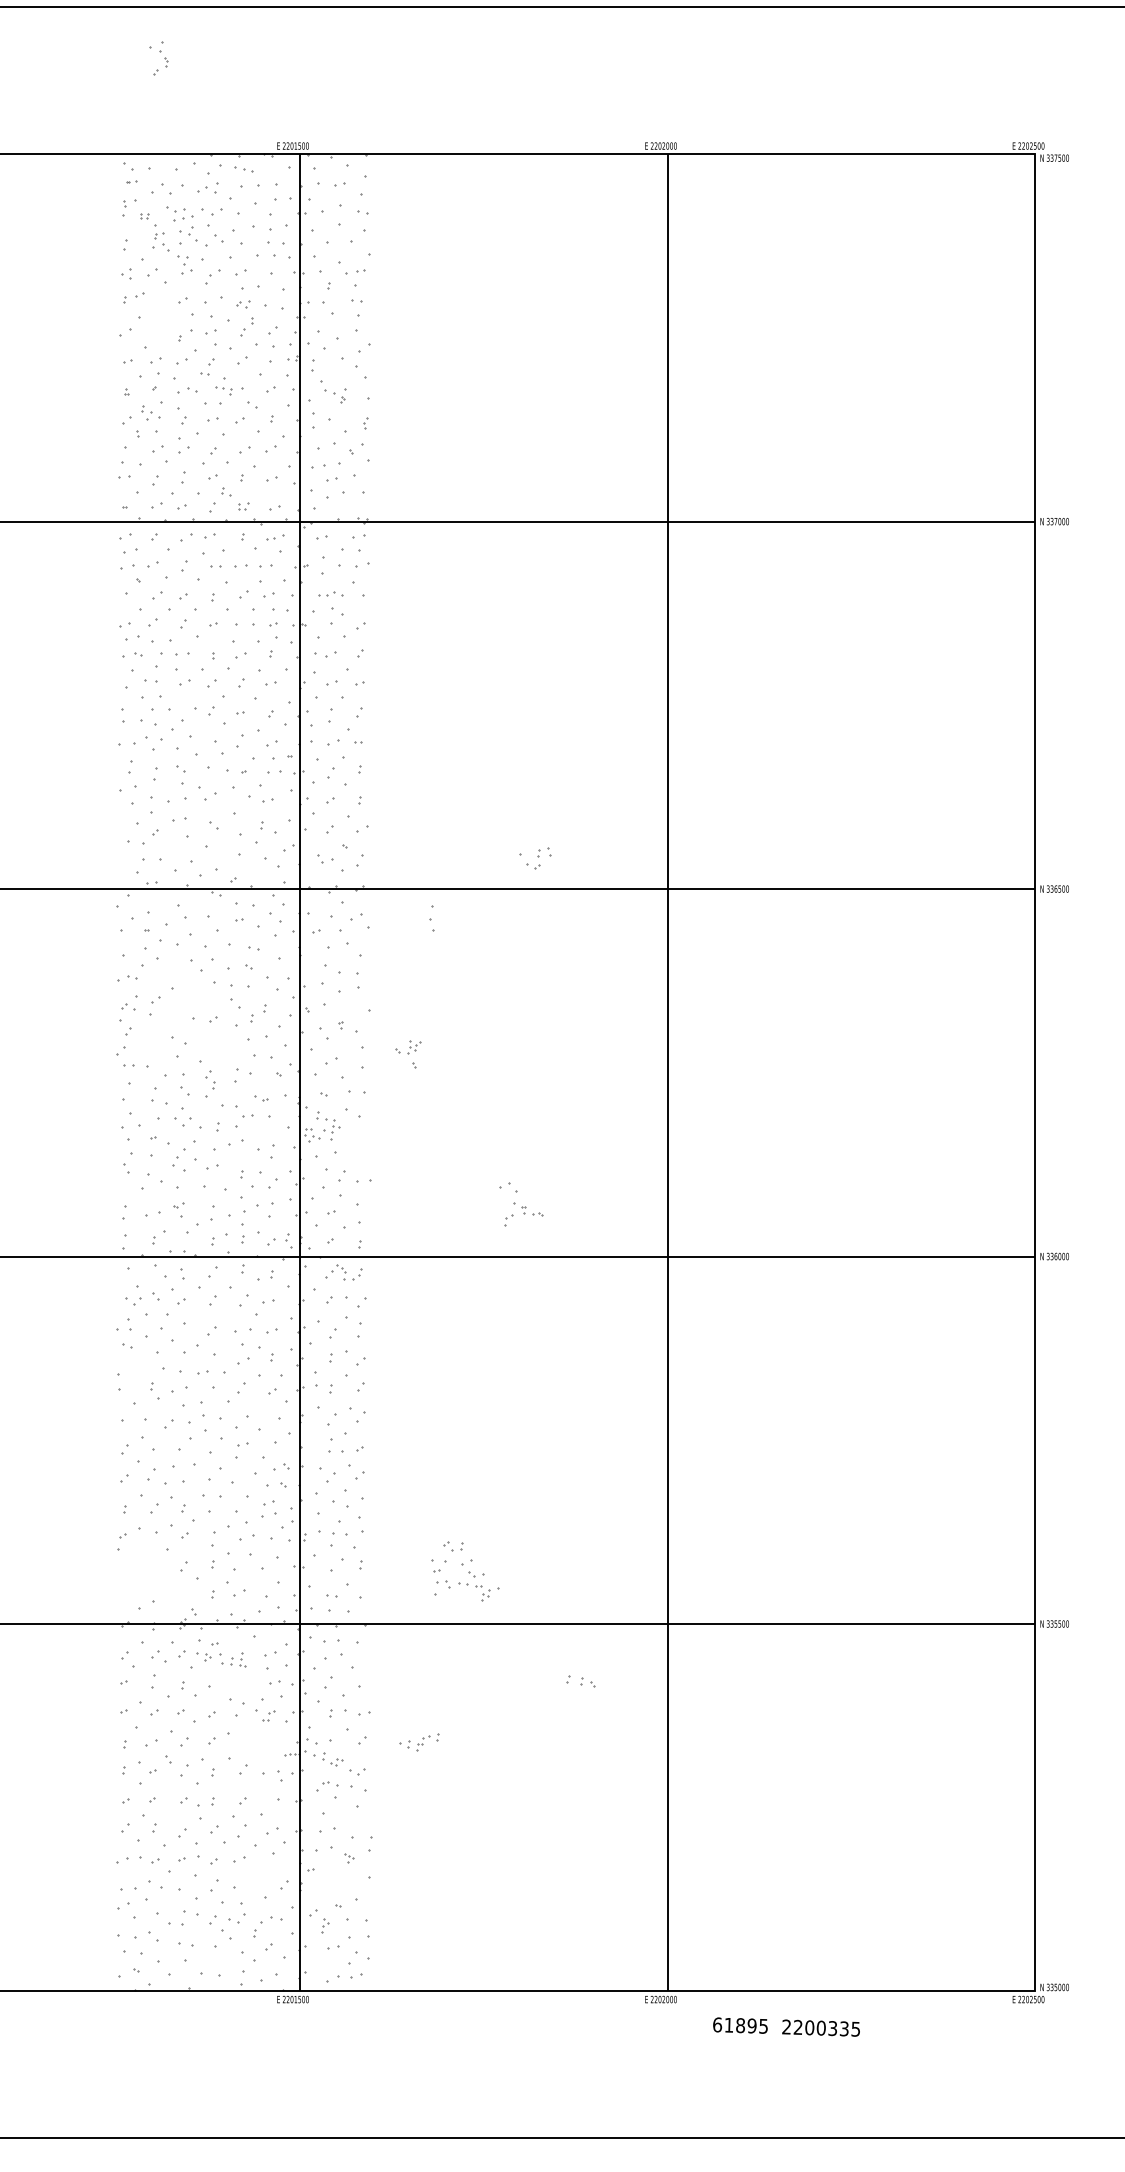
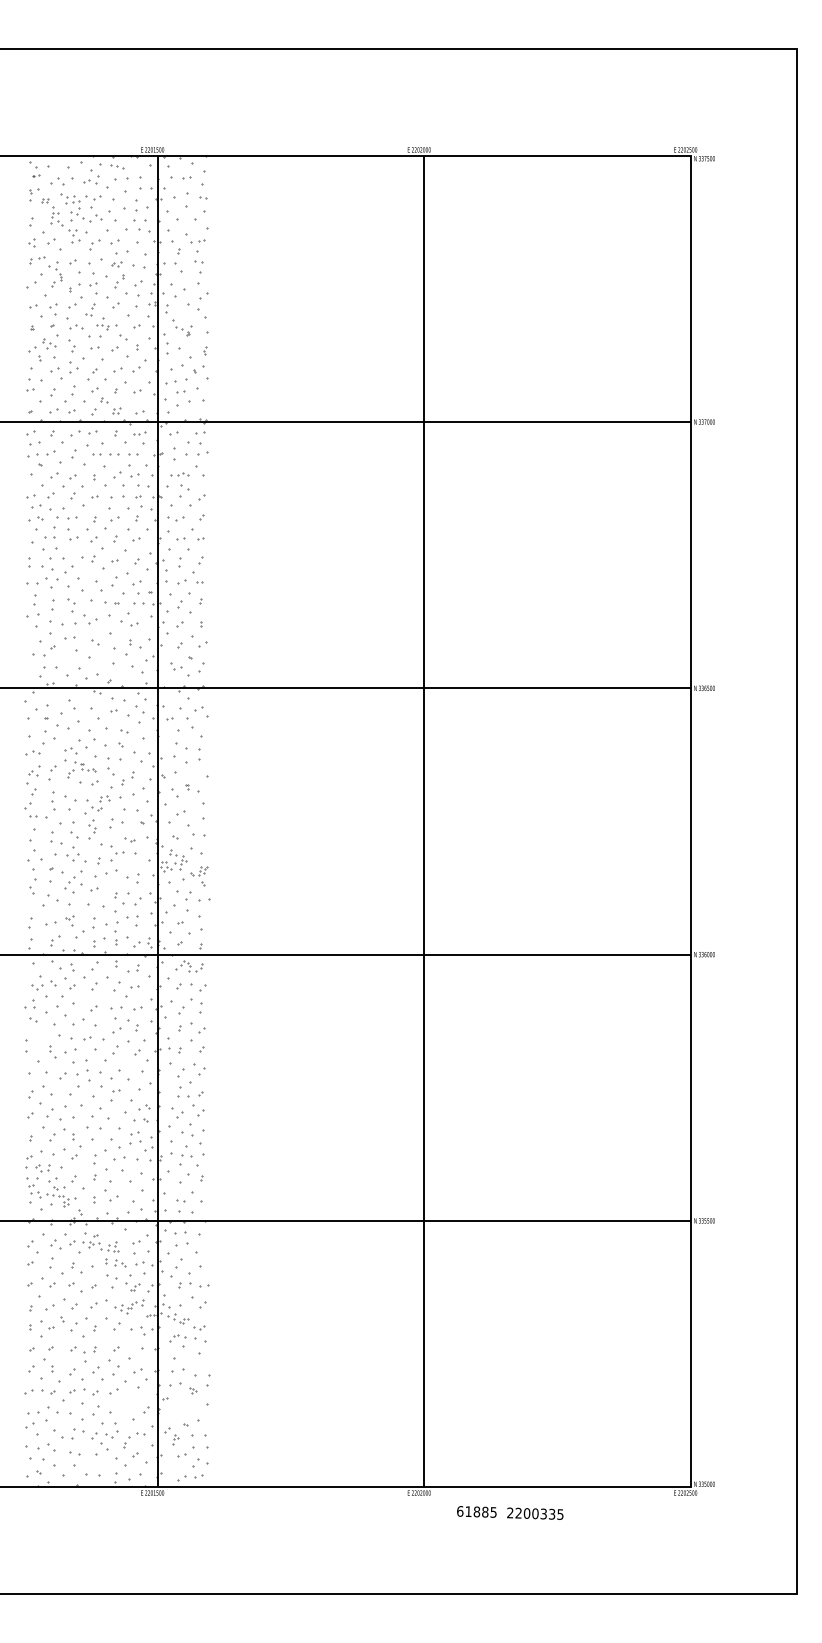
part: (158, 58) -> (55, 274), moved
part: (535, 858) -> (98, 803), moved
part: (432, 918) -> (53, 800), moved
part: (408, 1054) -> (199, 876), moved
part: (521, 1203) -> (80, 762), moved
part: (465, 1571) -> (51, 1185), moved
part: (581, 1681) -> (115, 1262), moved
part: (419, 1742) -> (129, 1306), moved
text: (752, 2026) -> (485, 1512), 61895 -> 61885

